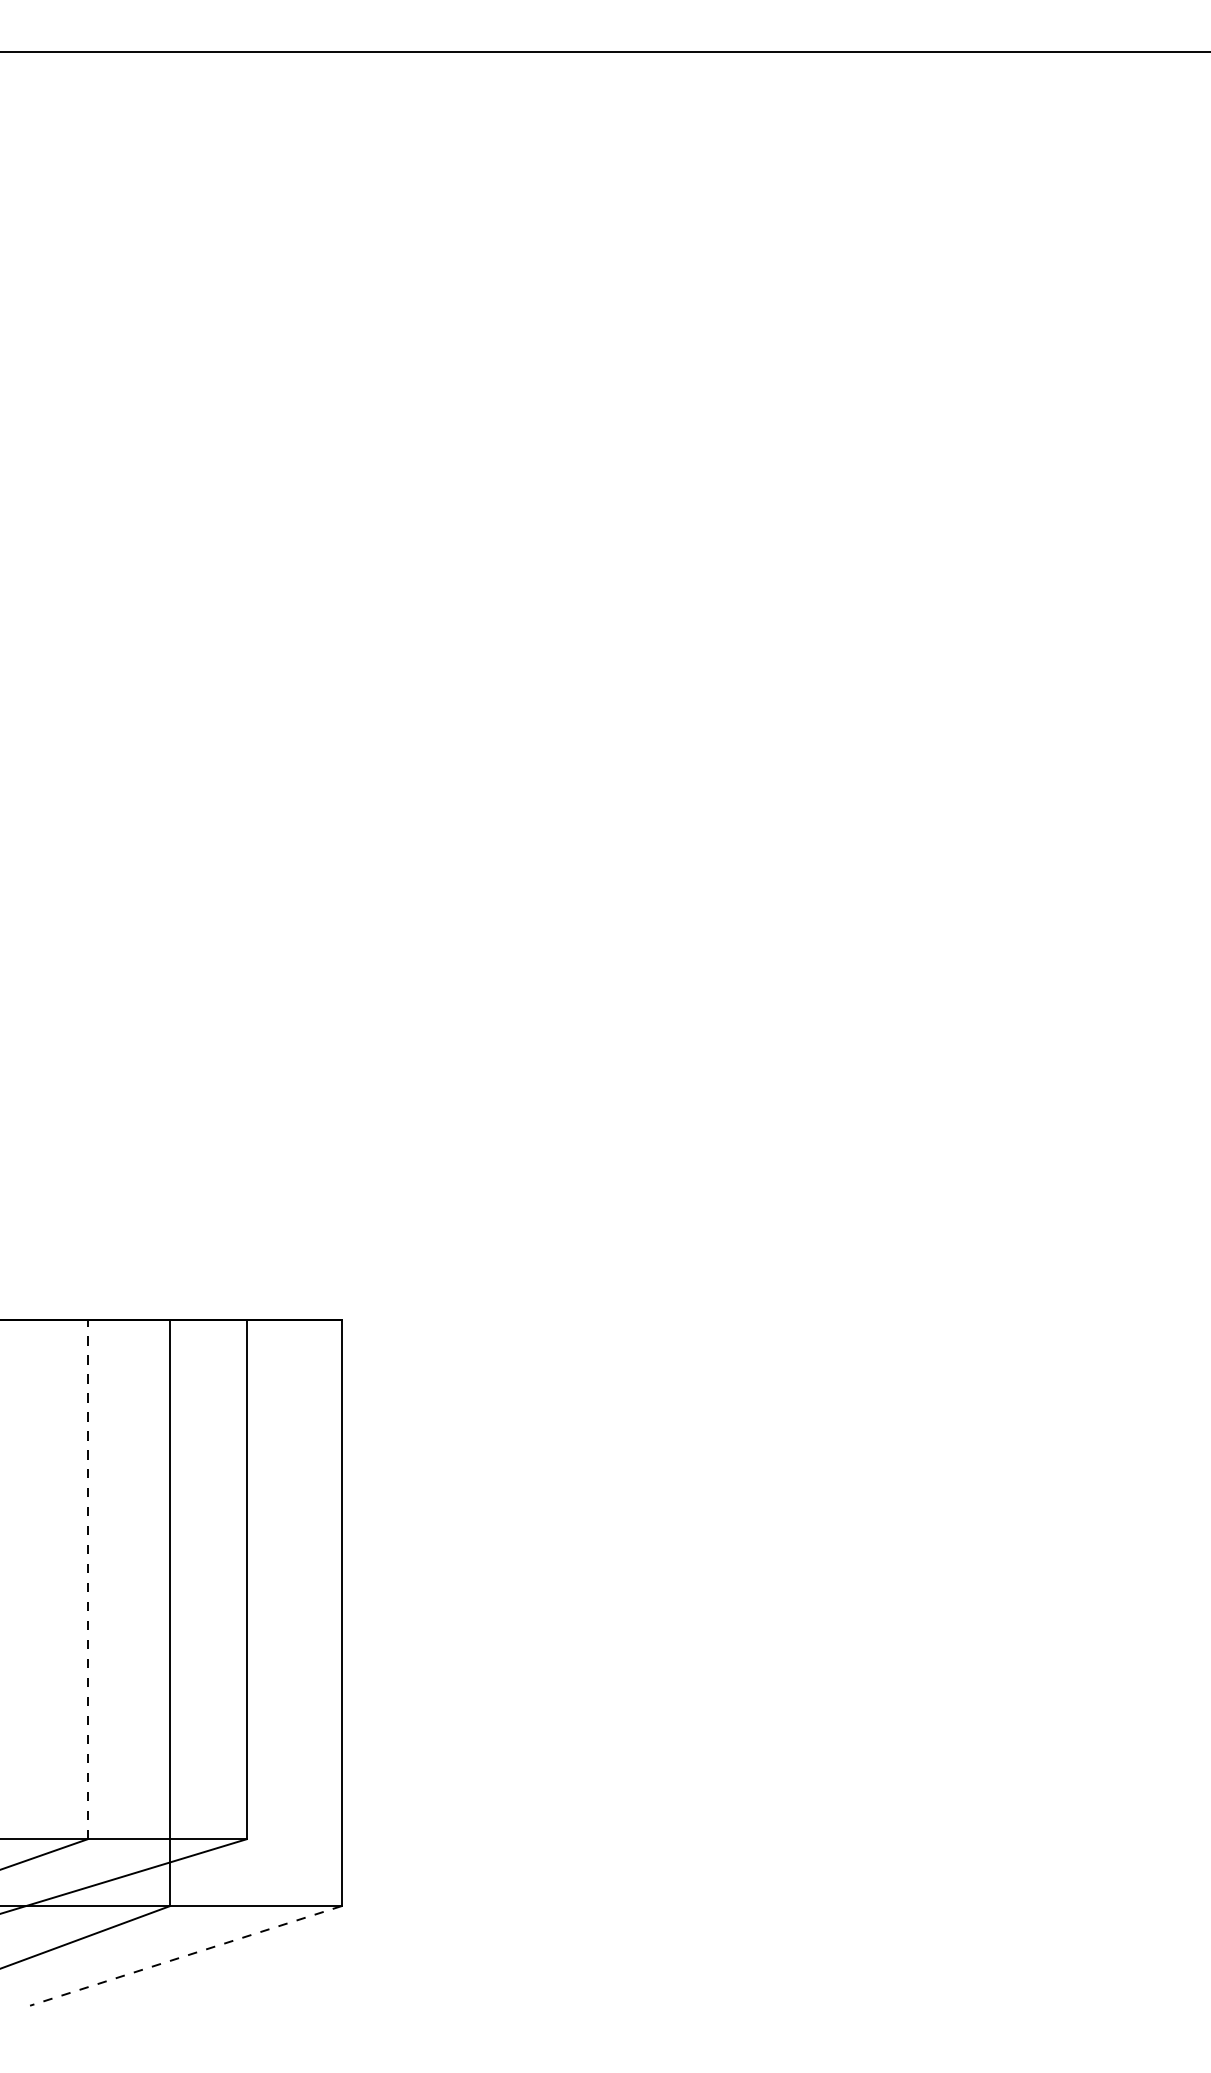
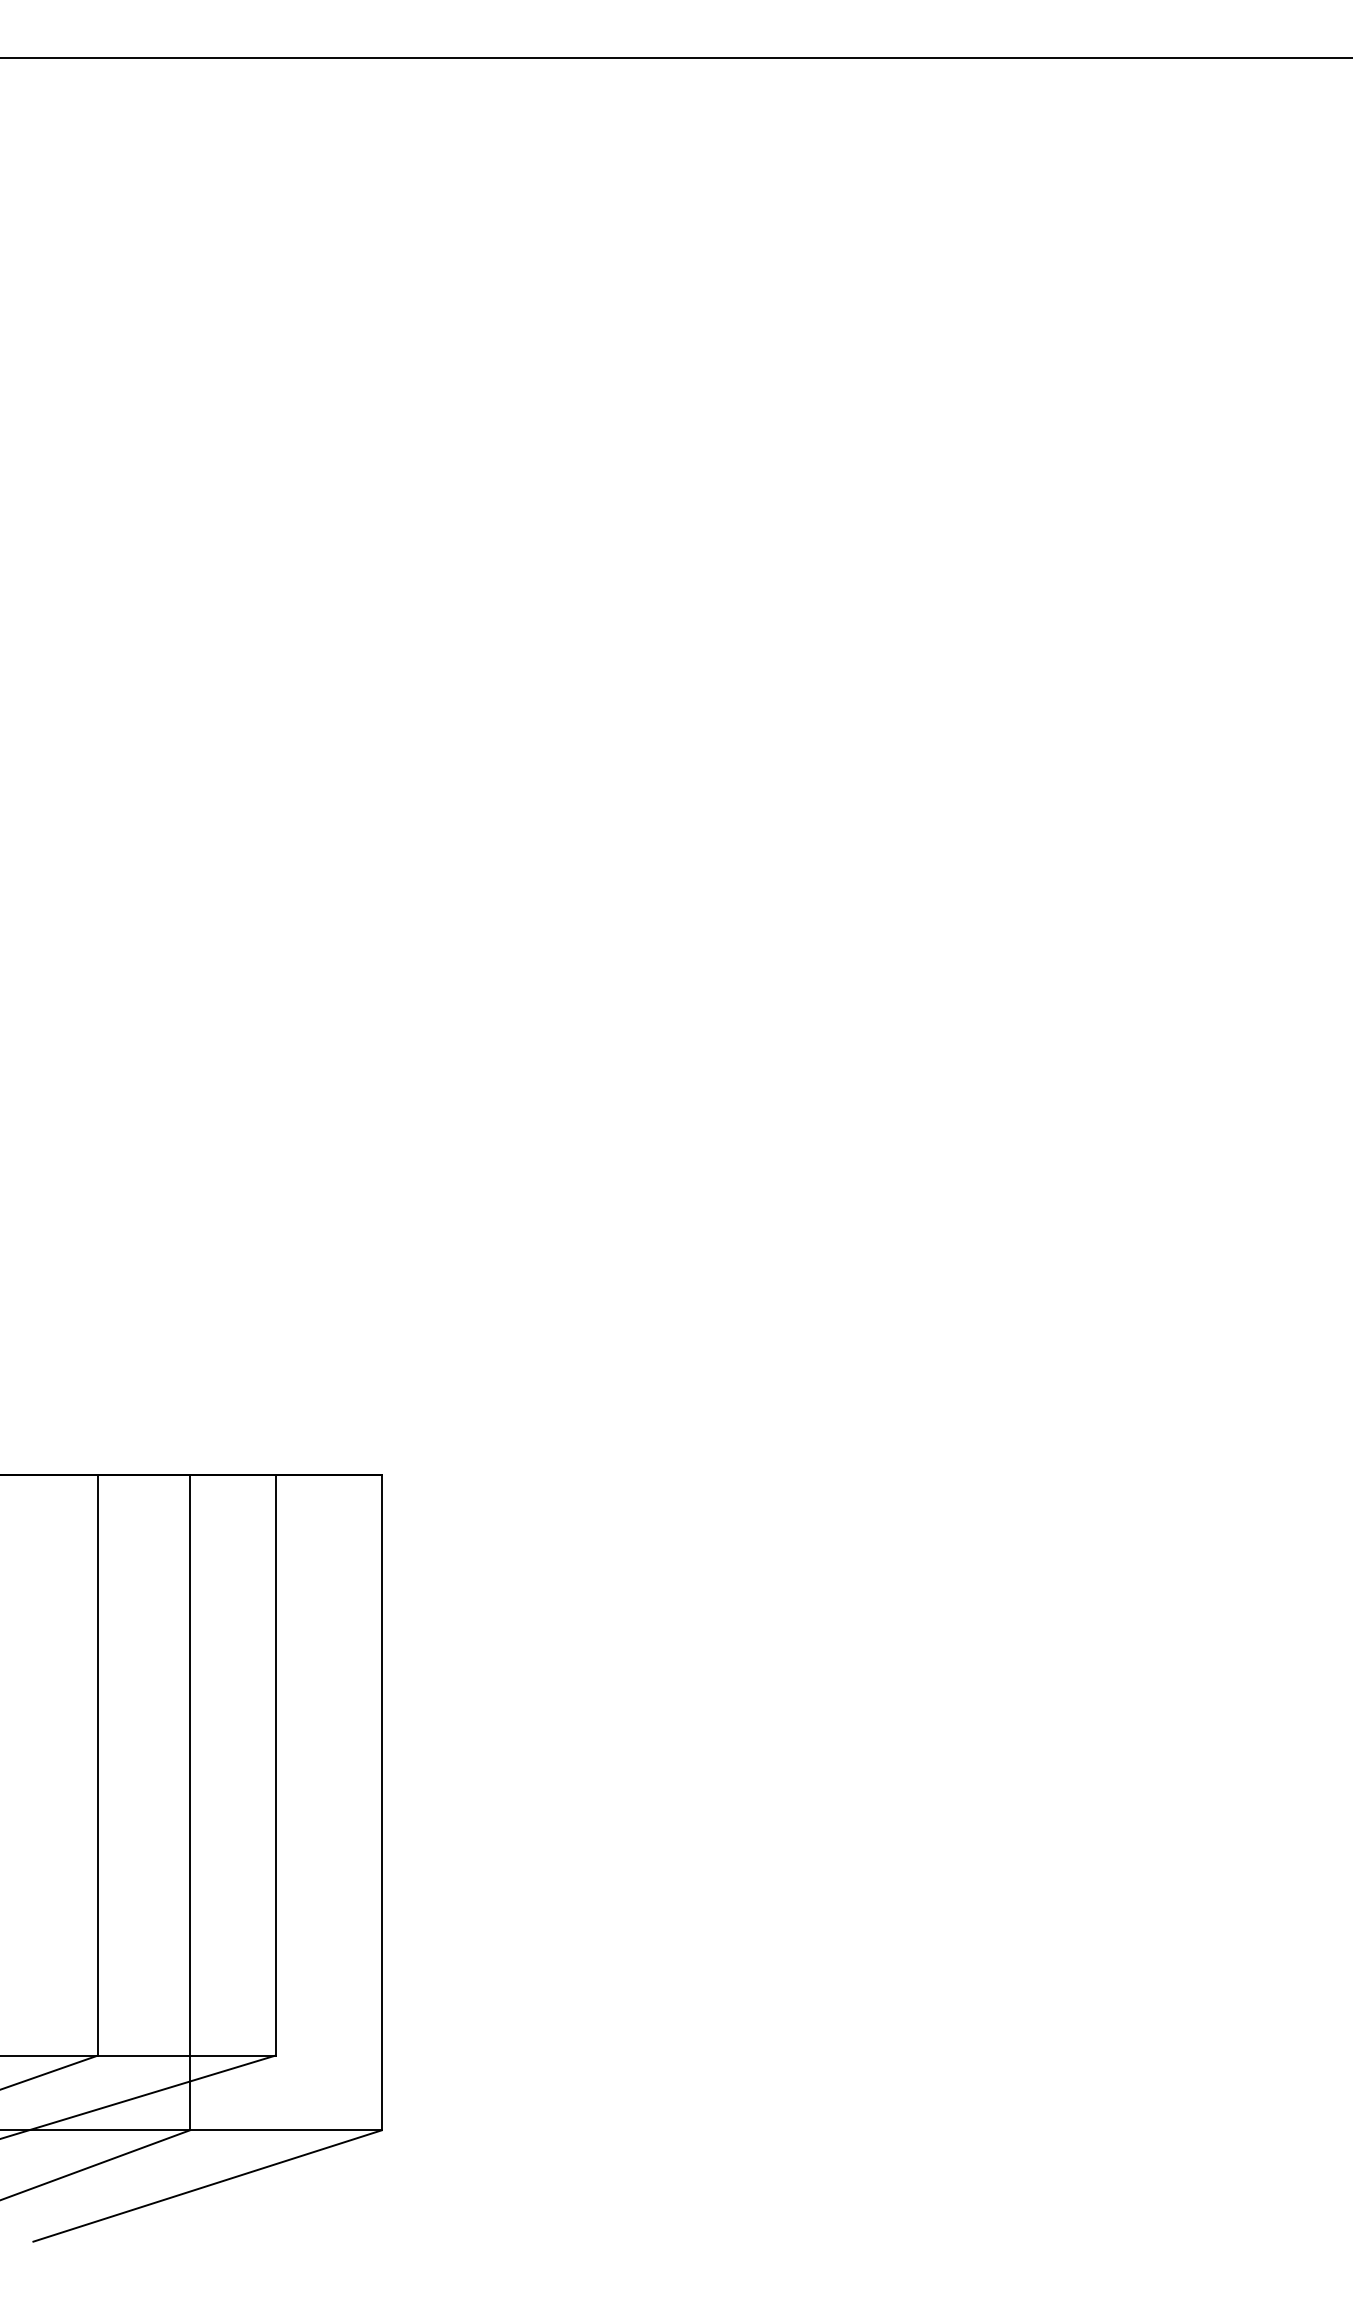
line: (88, 1578) -> (98, 1764), dashed -> solid
line: (185, 1956) -> (207, 2186), dashed -> solid

